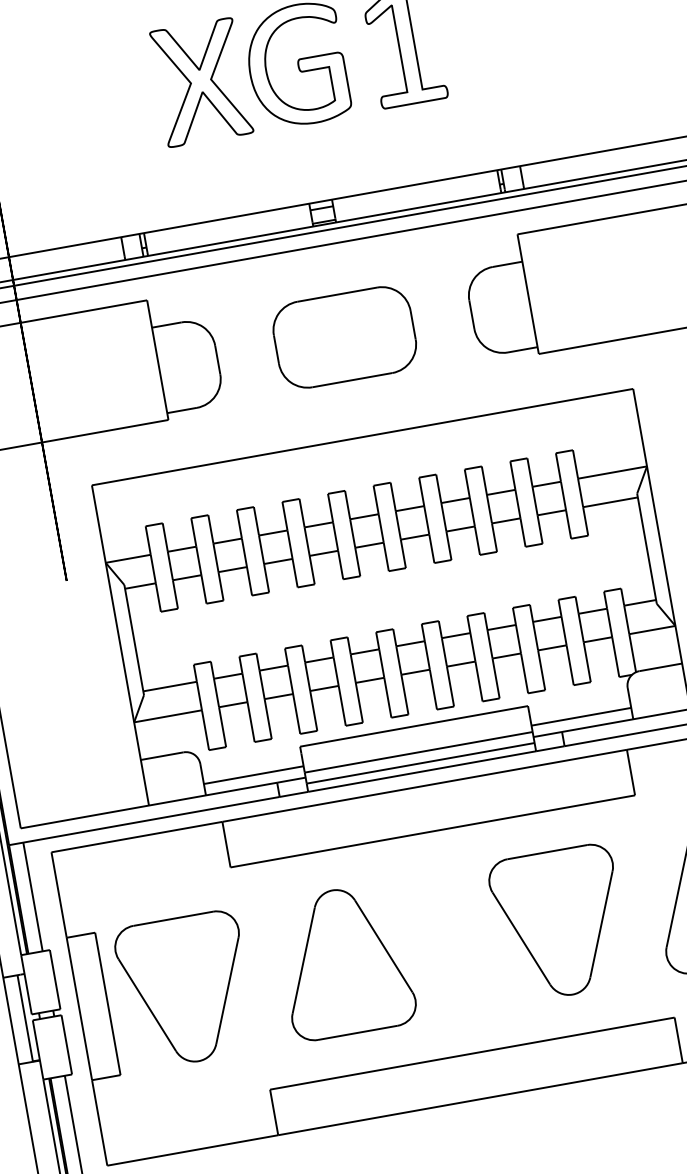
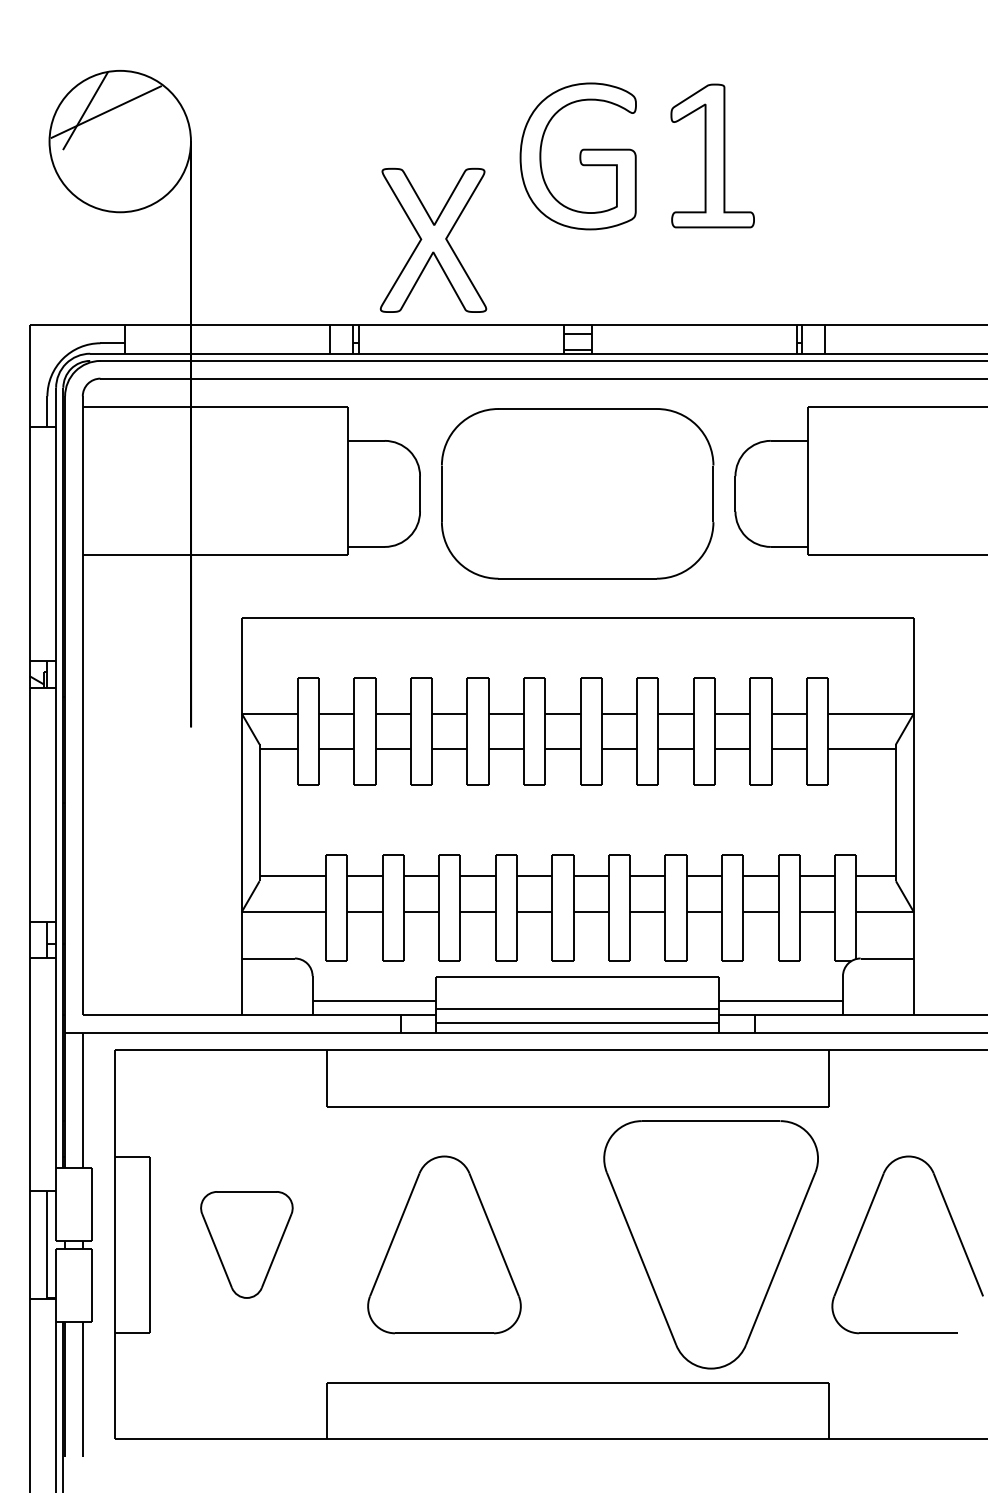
part: (200, 81) -> (433, 239), moved
part: (344, 337) -> (577, 493), size x1.6
part: (559, 923) -> (710, 1244), size x1.4
part: (185, 989) -> (246, 1244), size x0.6

